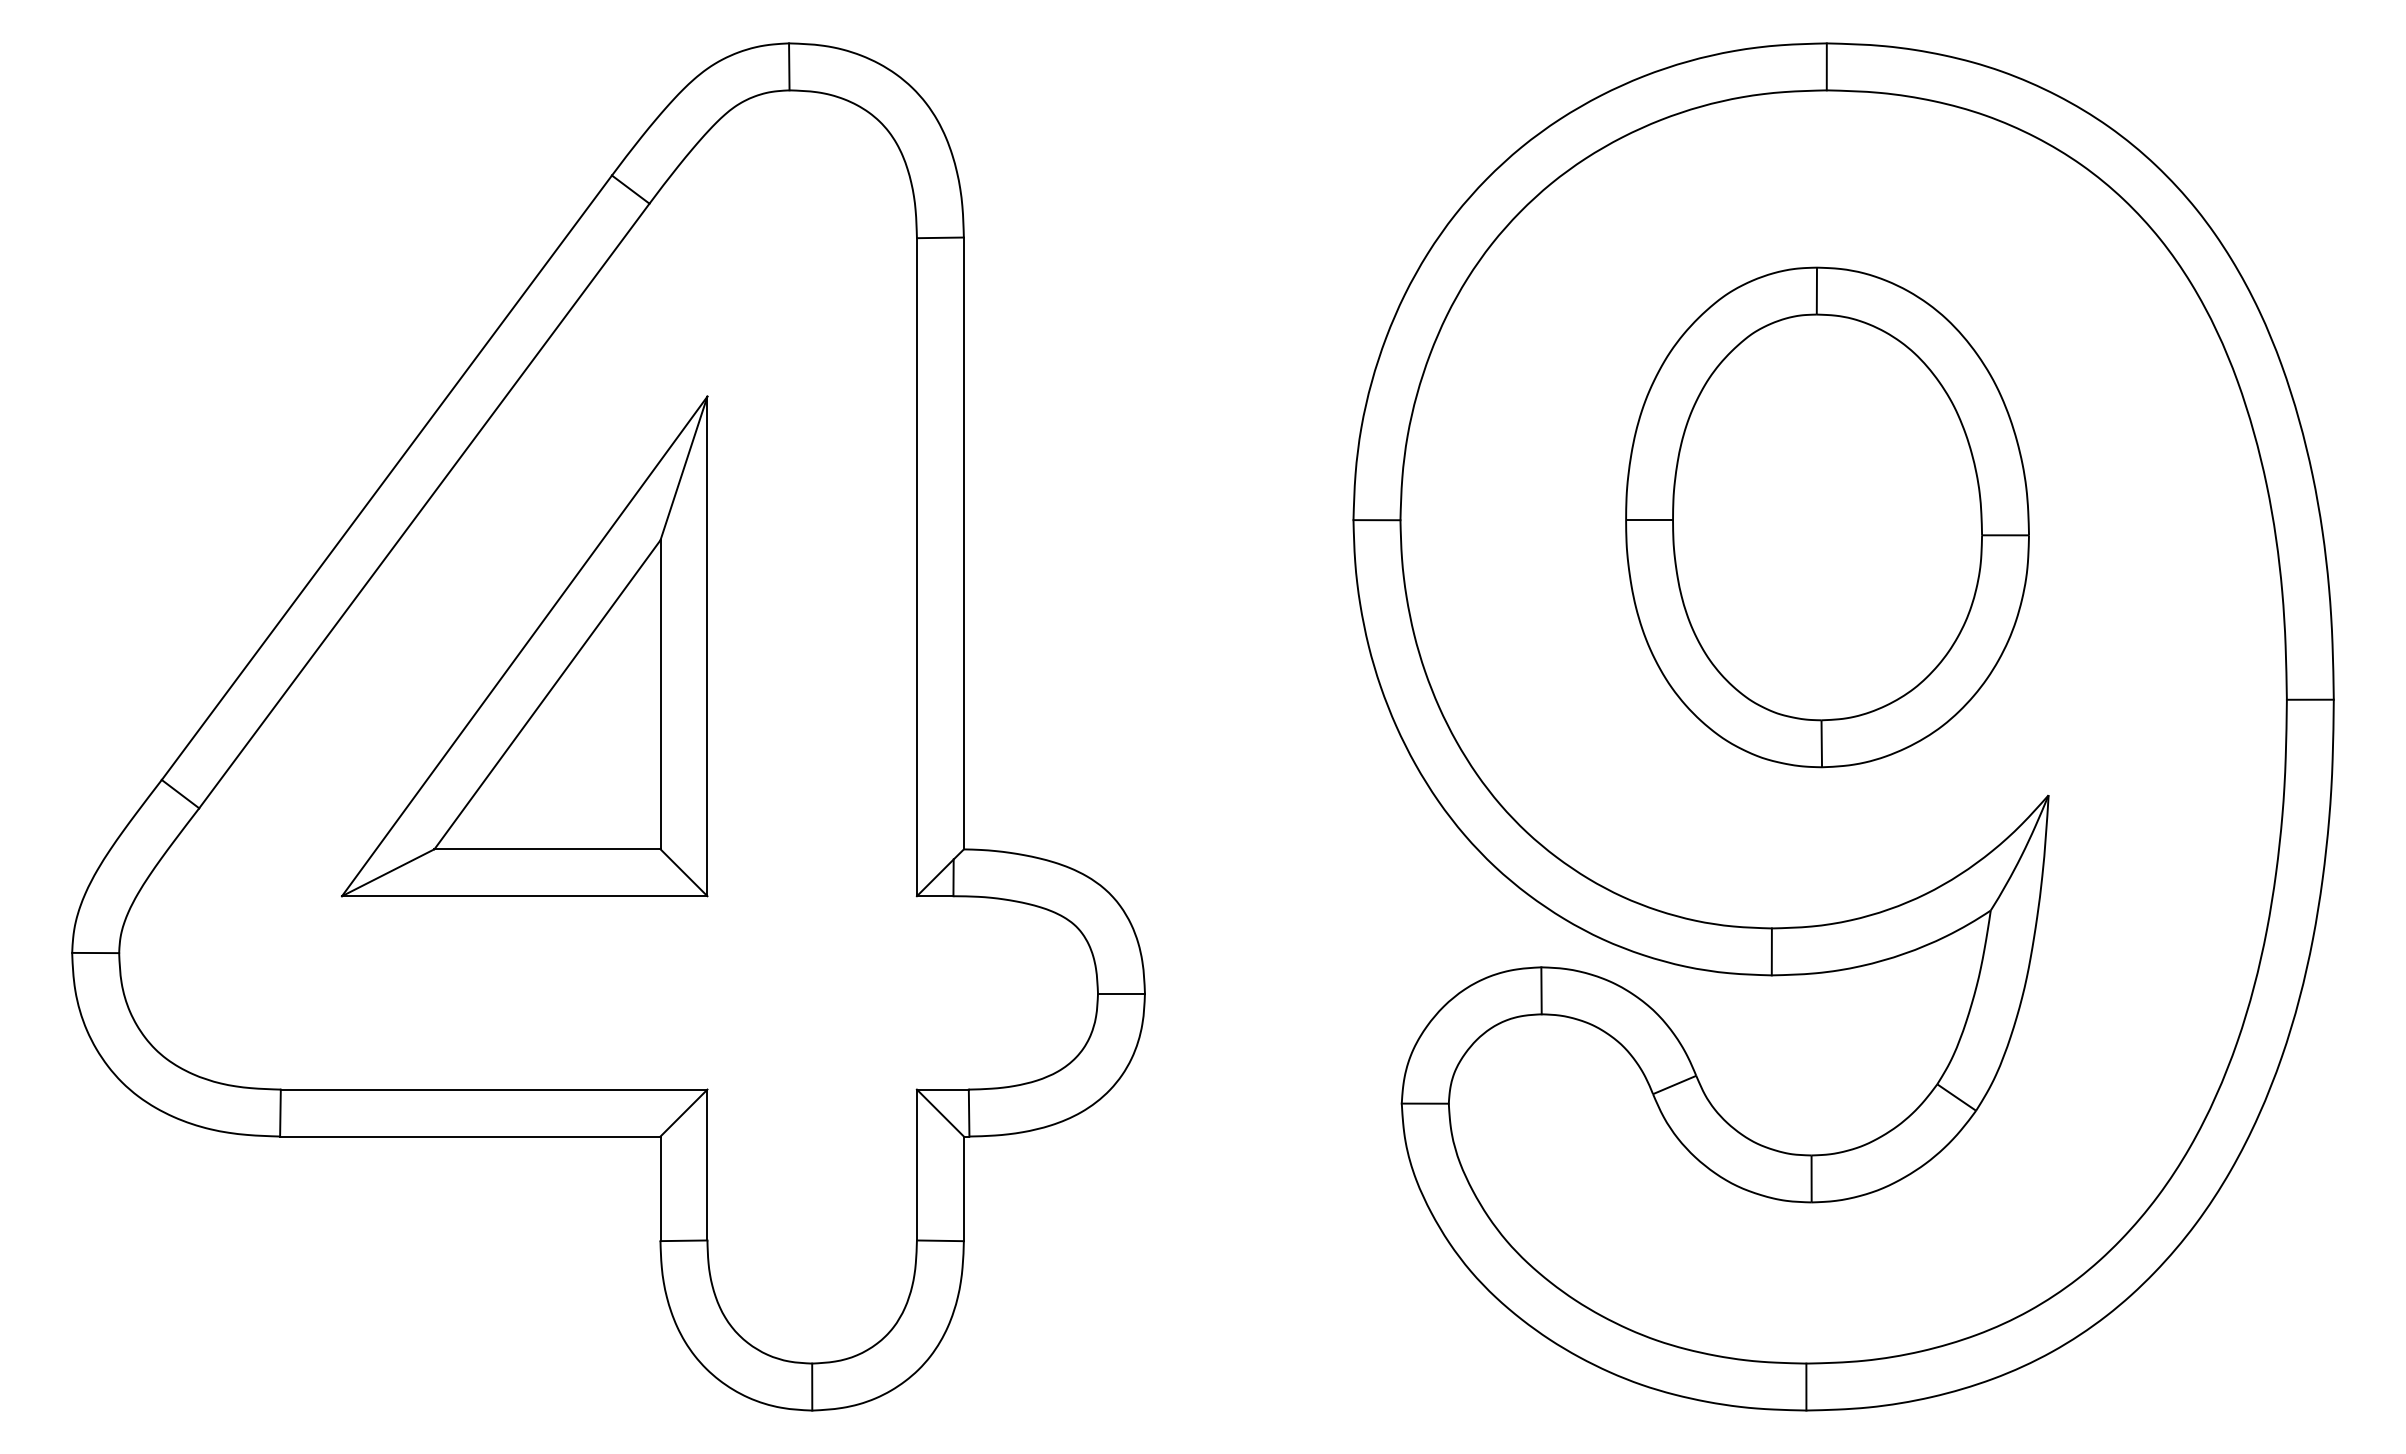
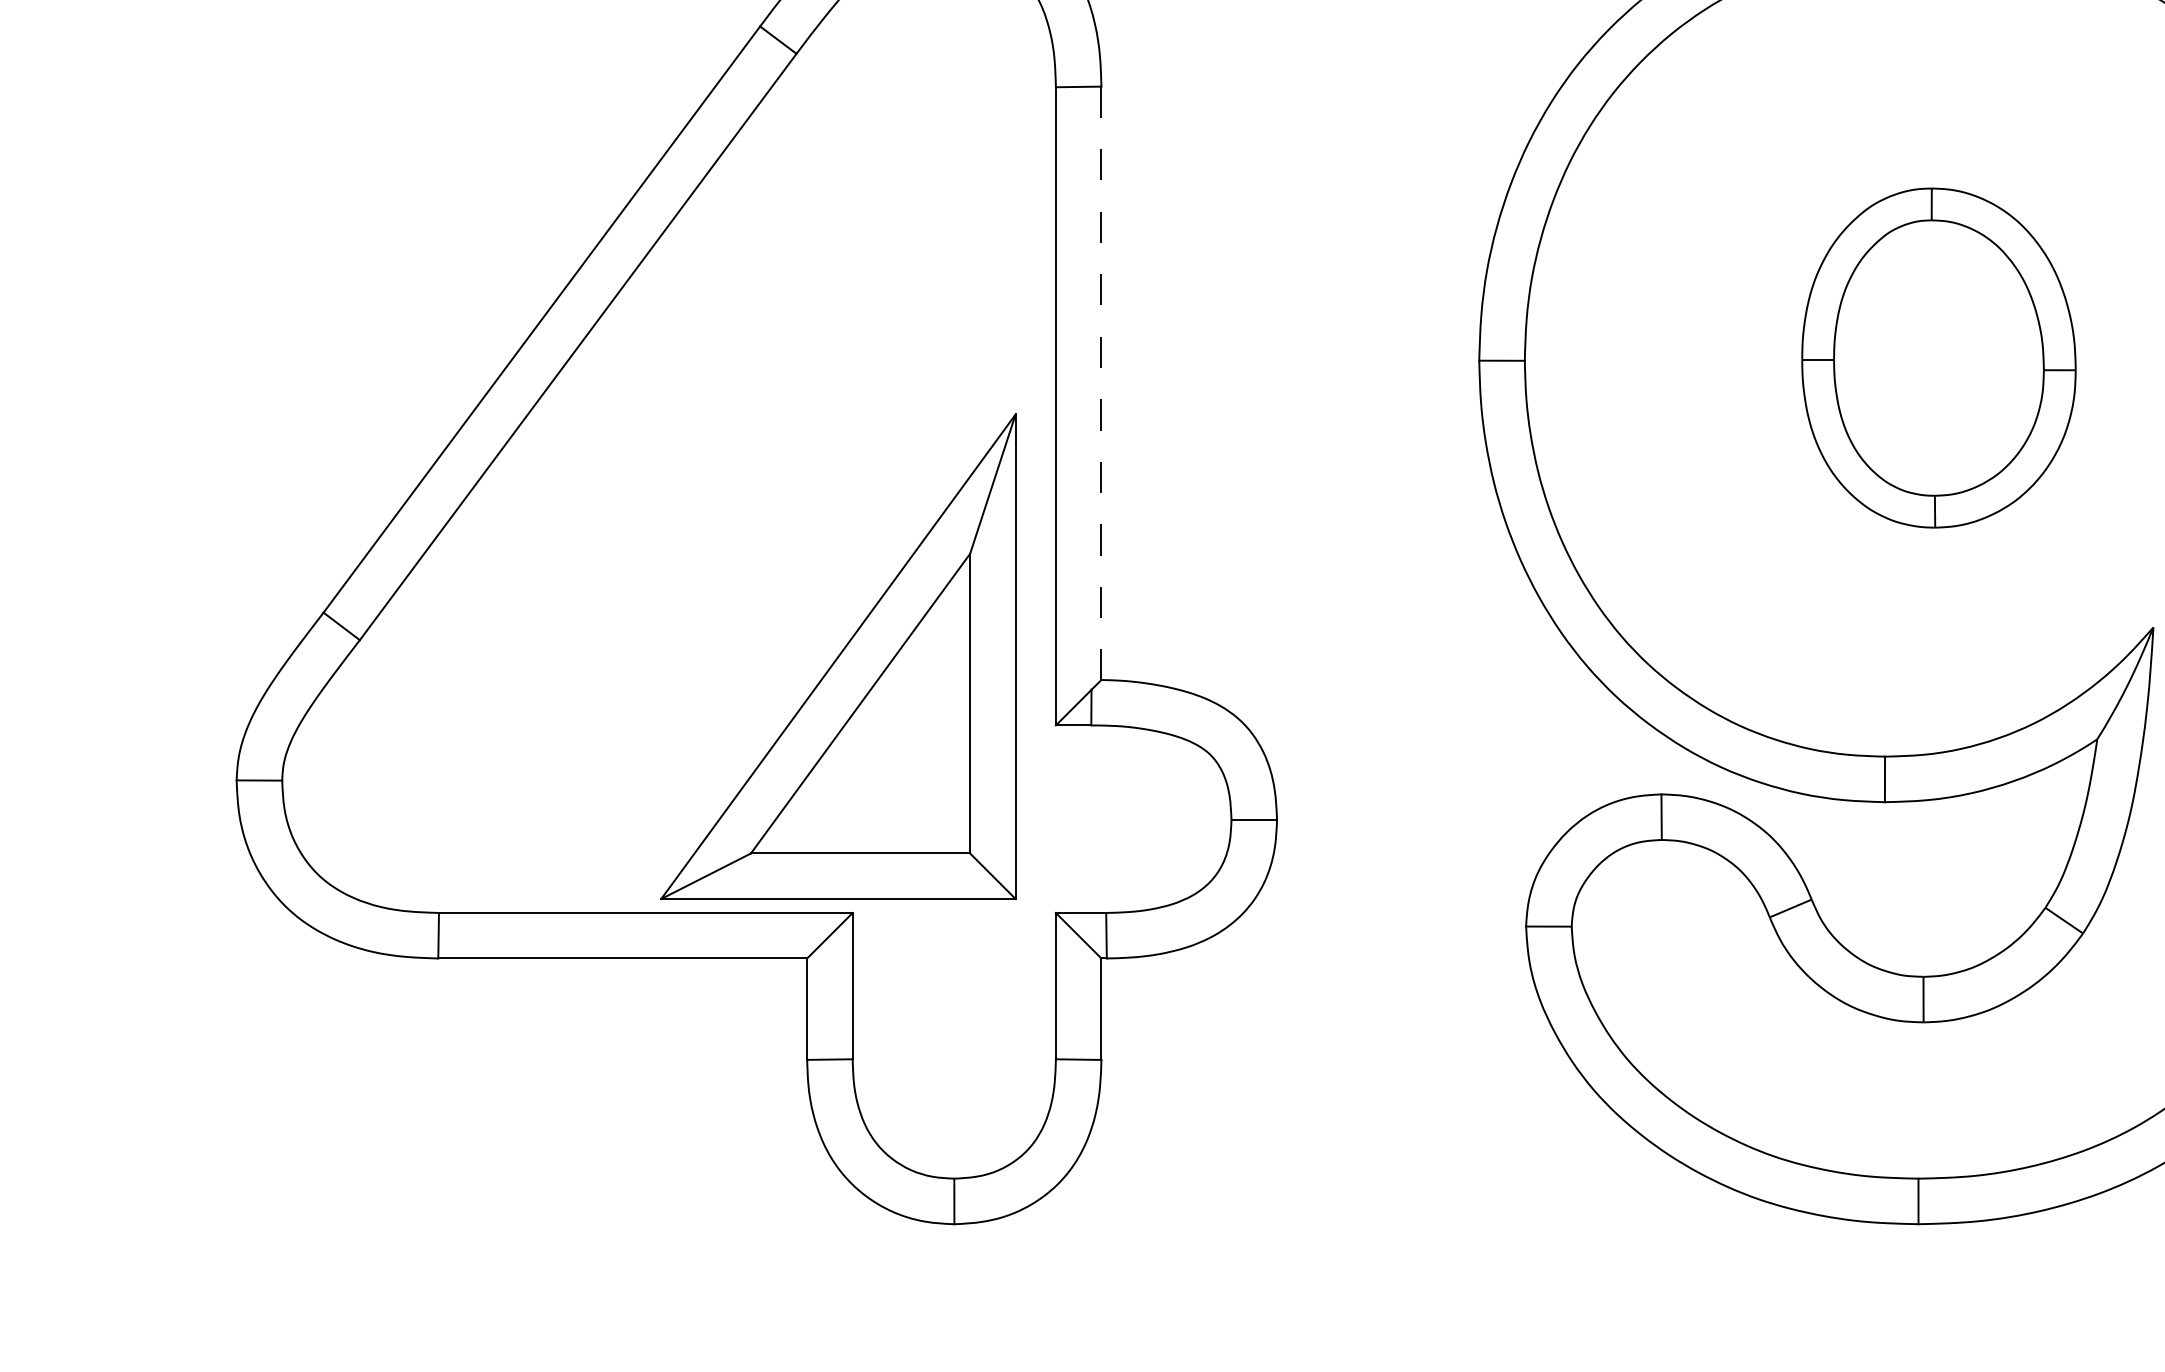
part: (1827, 517) -> (1938, 358), size x0.7
line: (963, 543) -> (1101, 383), solid -> dashed
part: (524, 646) -> (838, 656), moved

